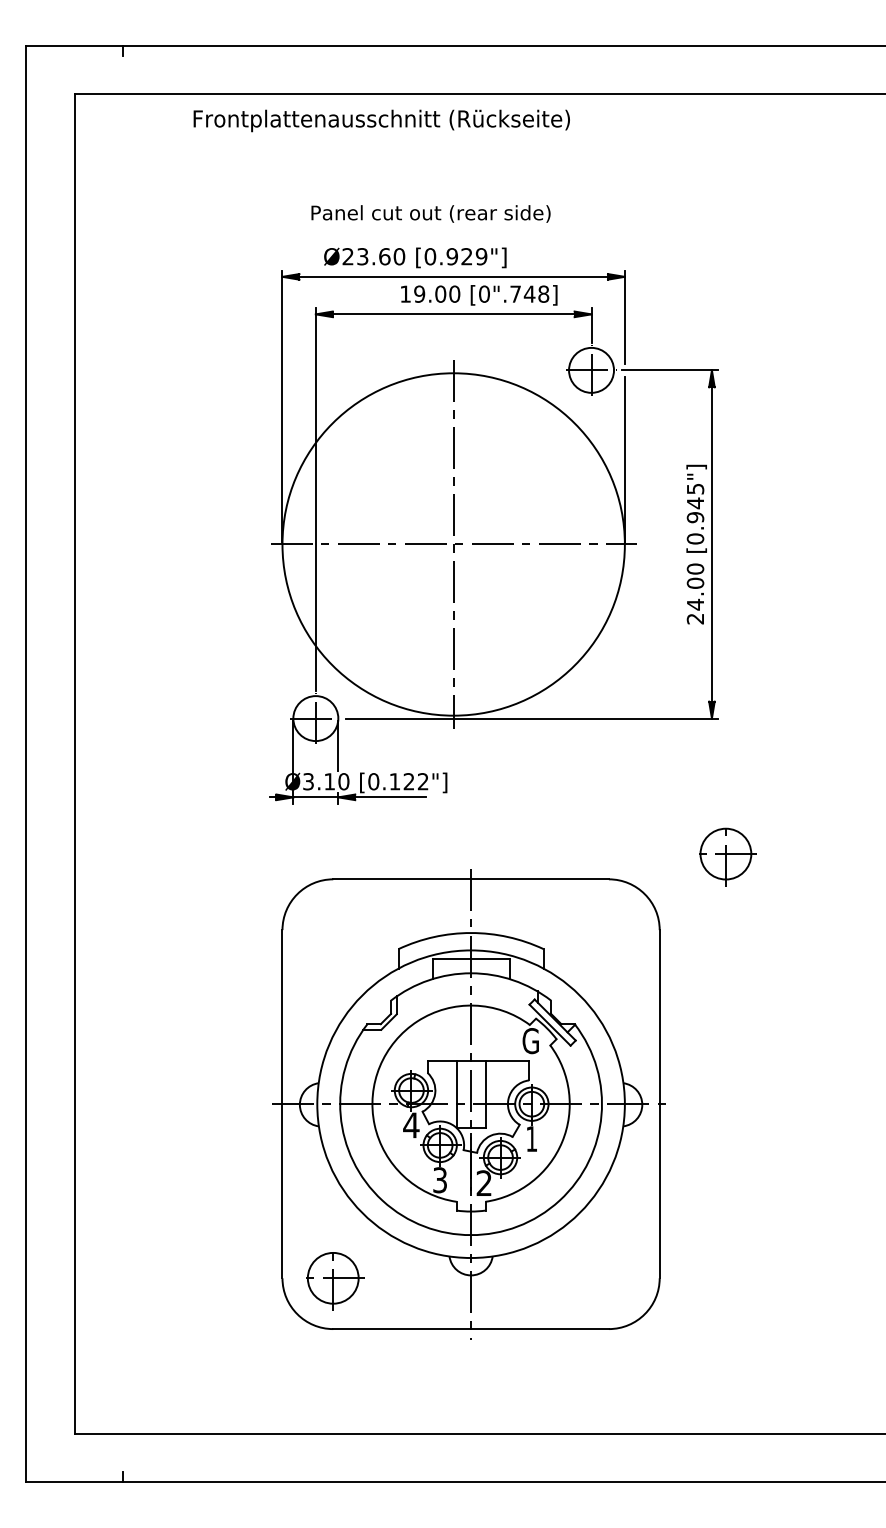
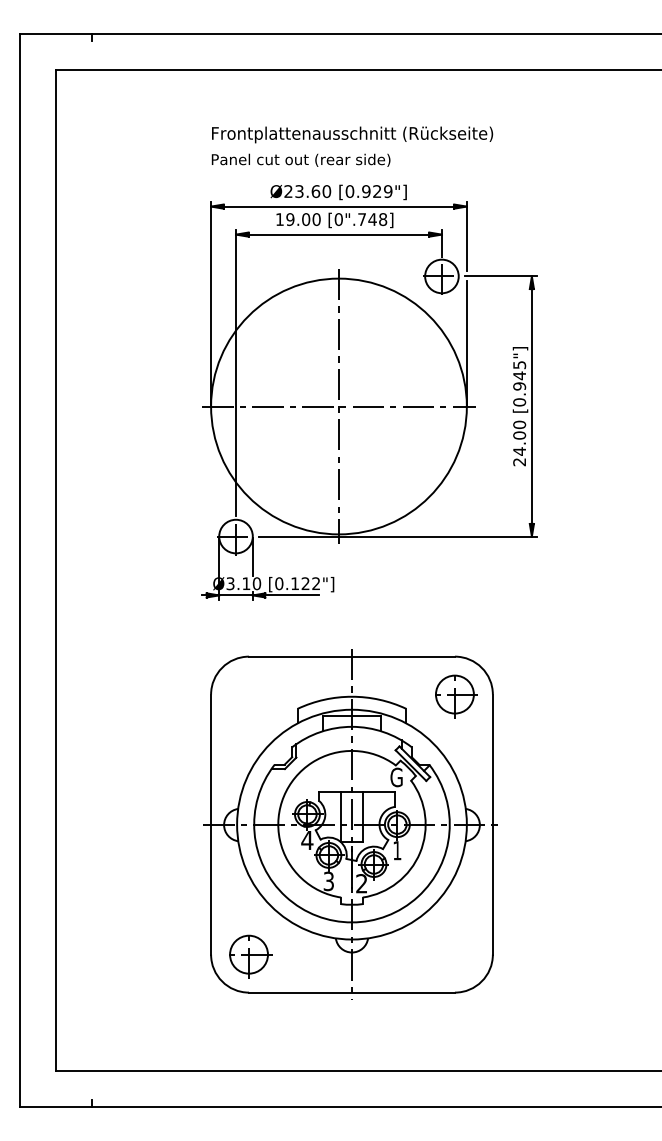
text: (381, 120) -> (352, 134), moved
text: (430, 213) -> (300, 160), moved
text: (415, 257) -> (338, 192), moved
text: (479, 295) -> (335, 220), moved
part: (727, 856) -> (456, 696), moved

